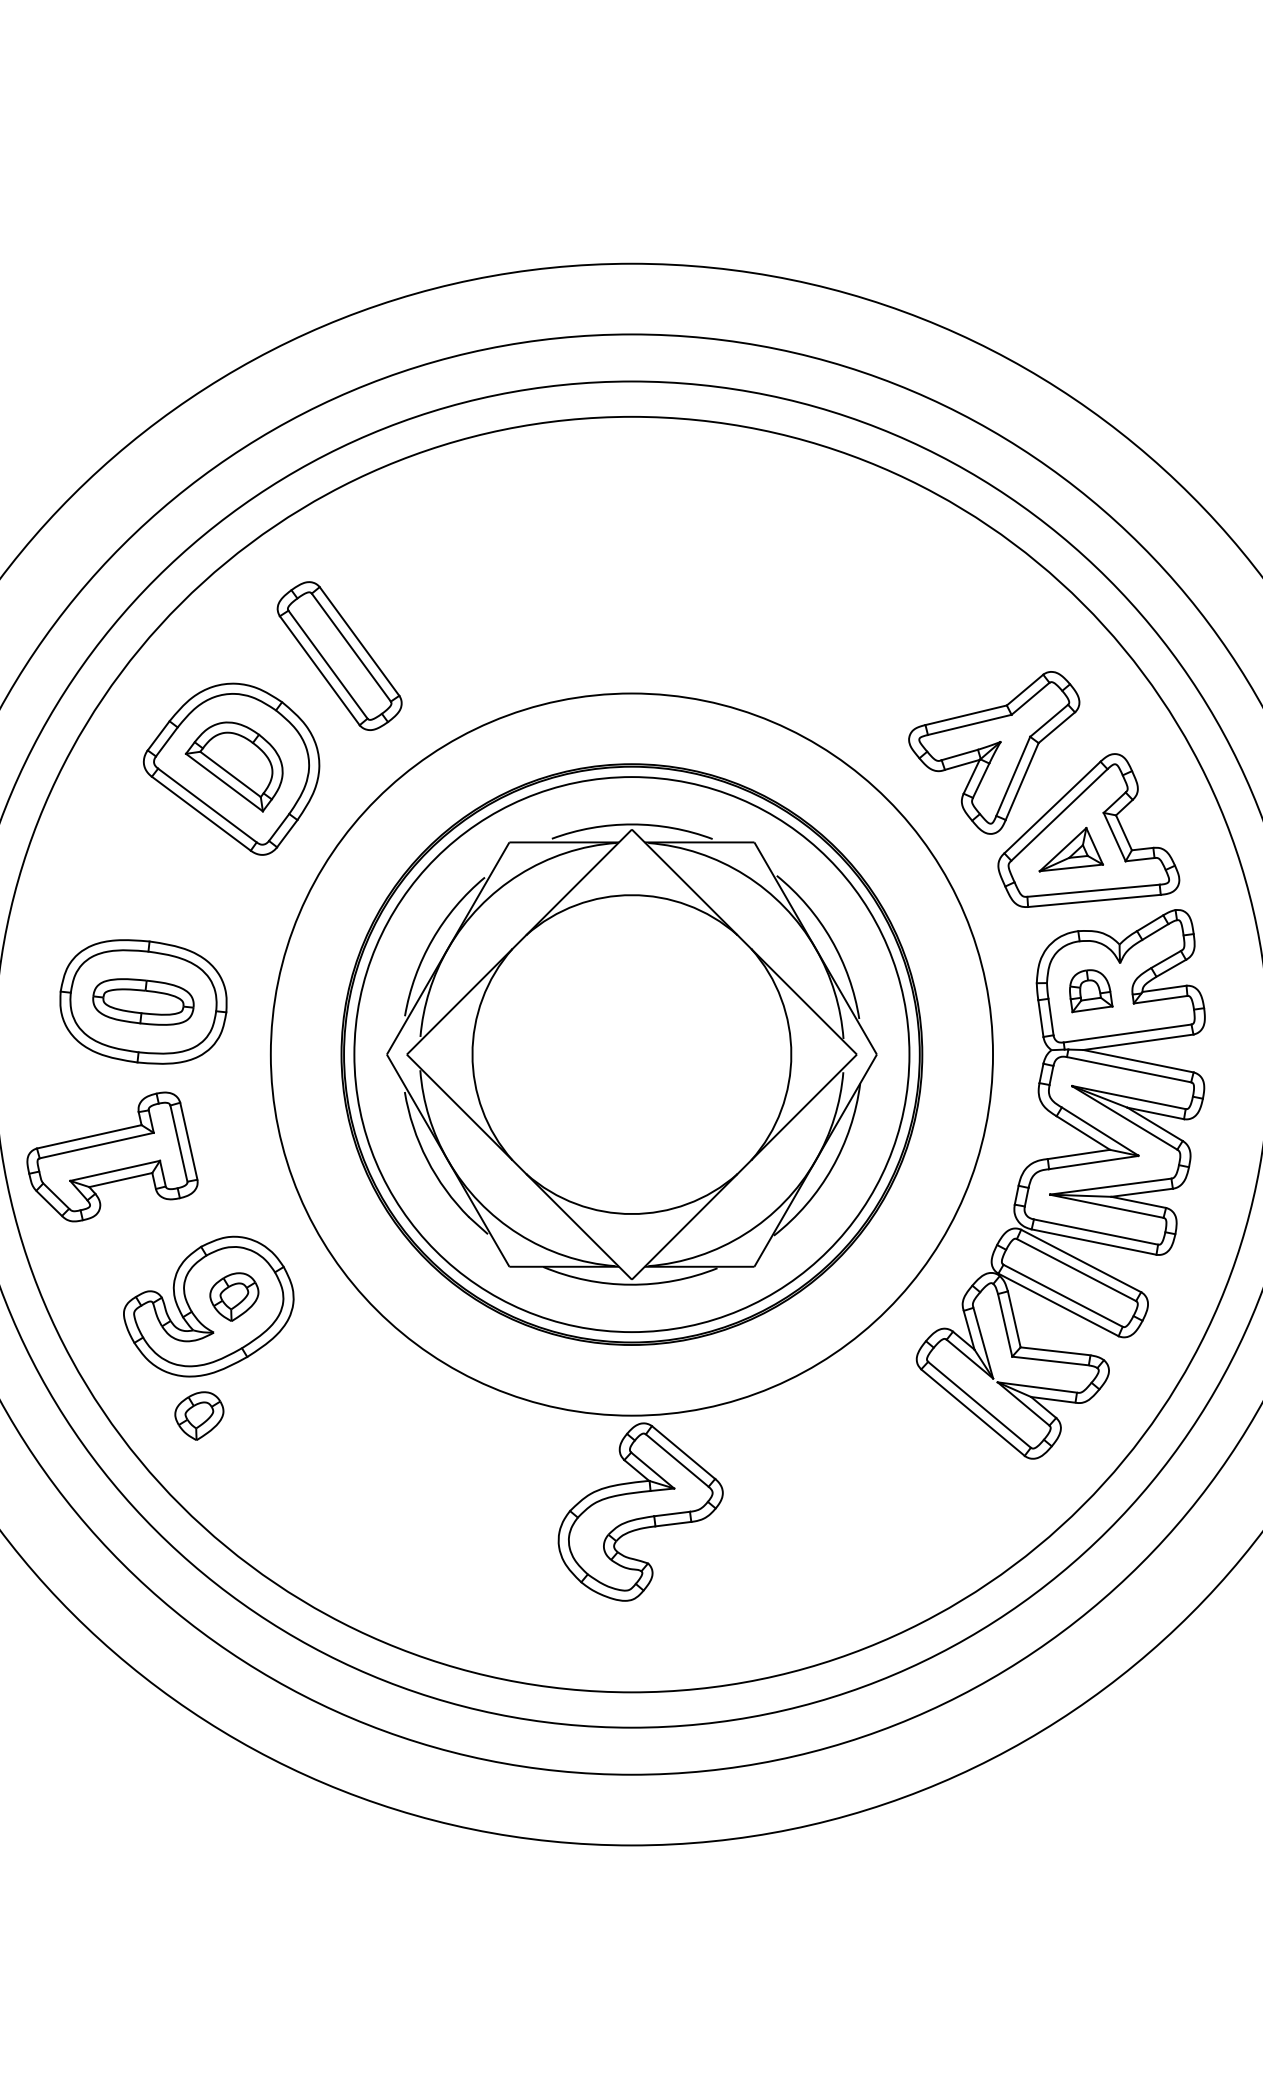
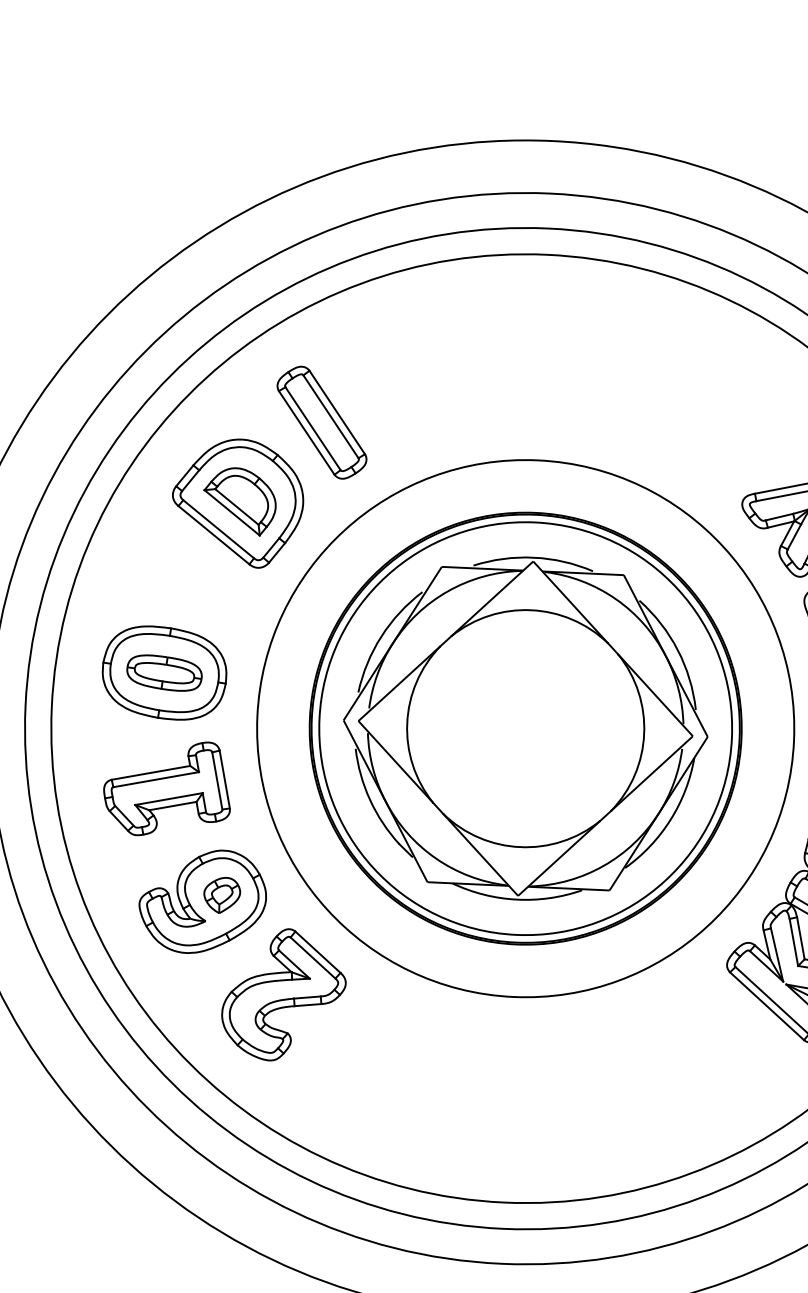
part: (112, 1156) -> (167, 788), moved
part: (199, 1415) -> (192, 982), removed
part: (640, 1511) -> (283, 994), moved

